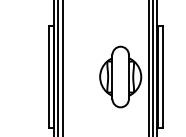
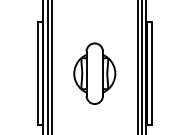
part: (120, 76) -> (94, 73), moved

